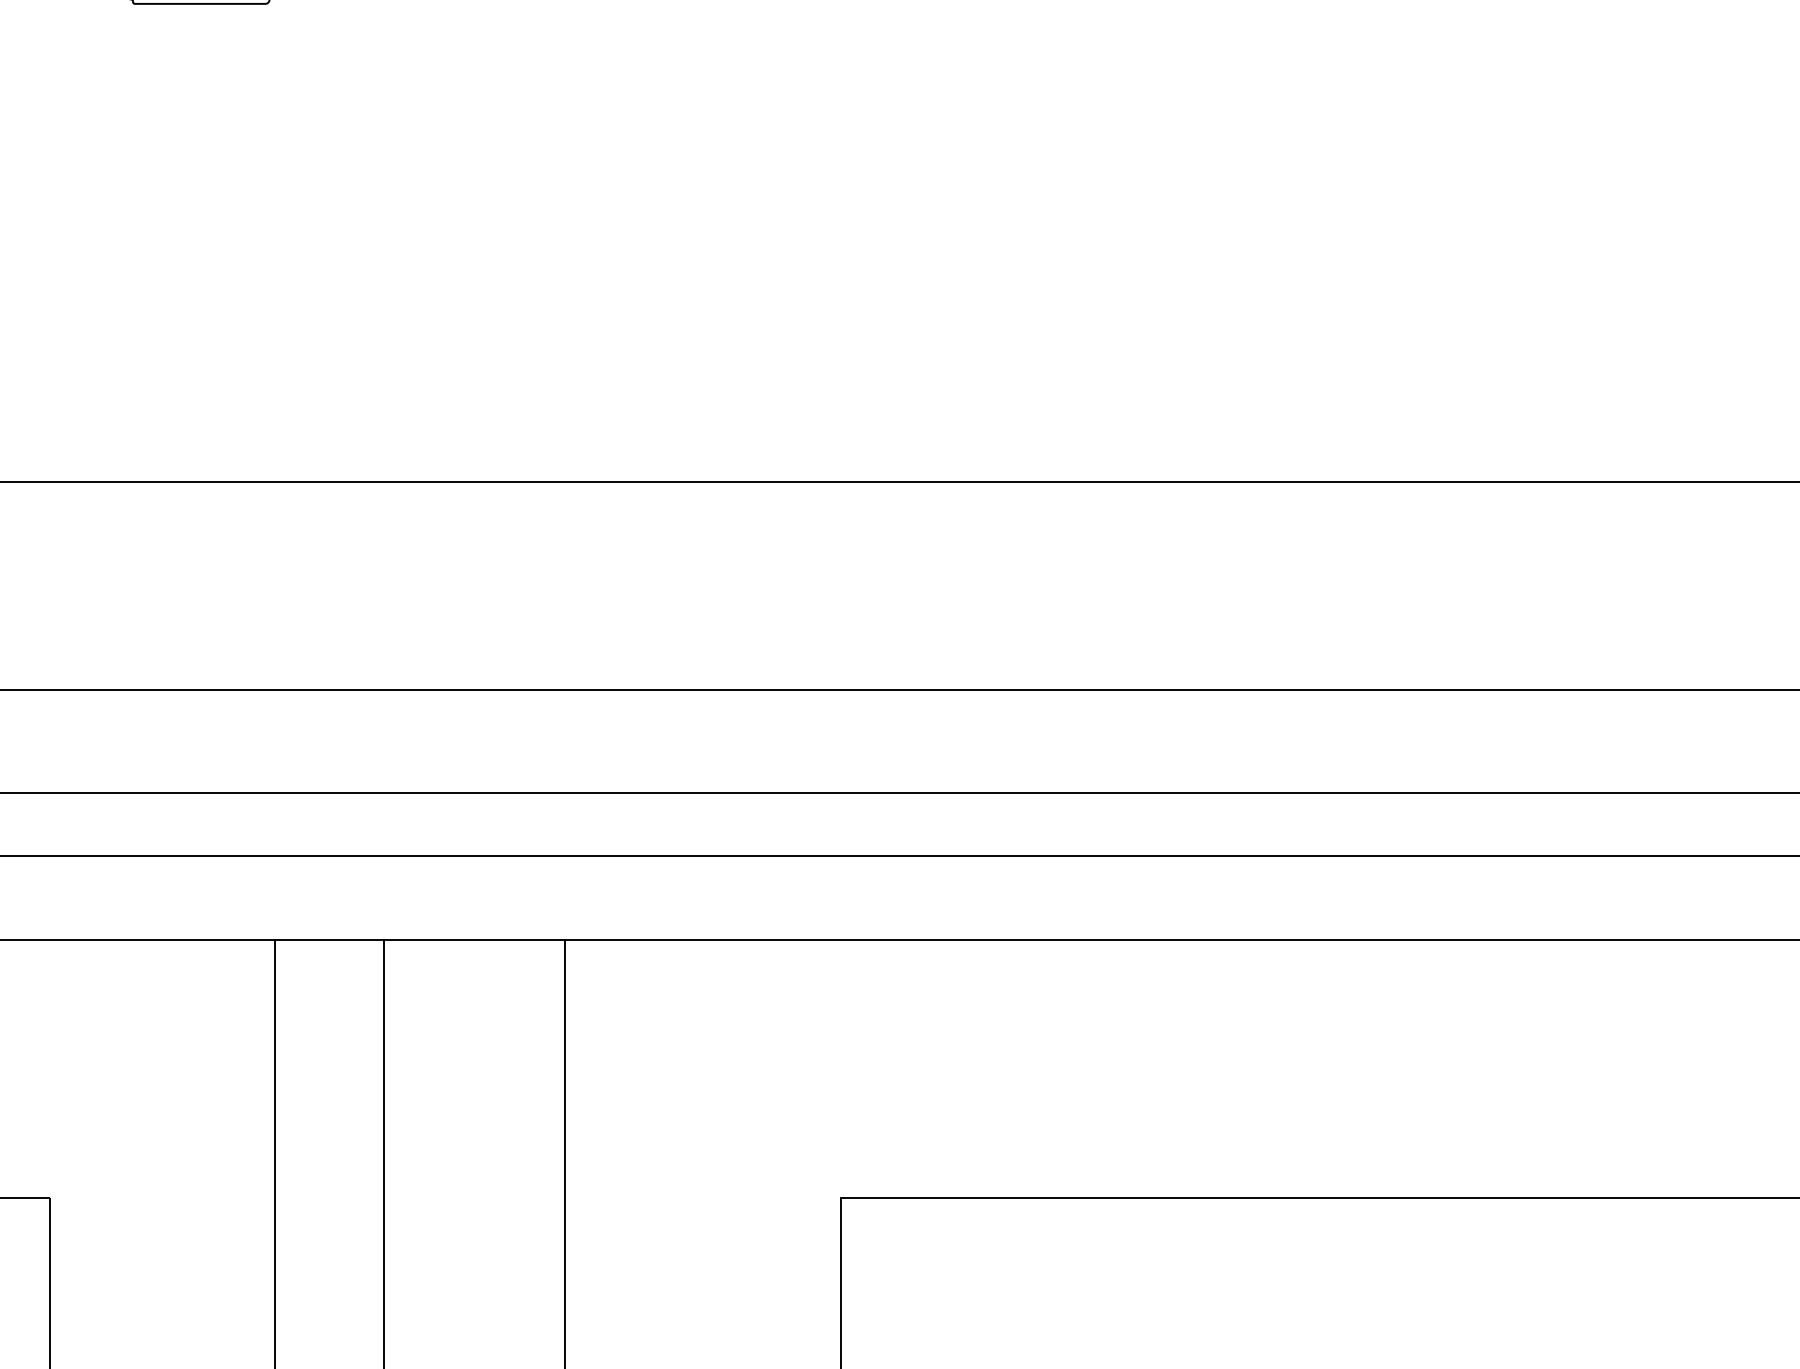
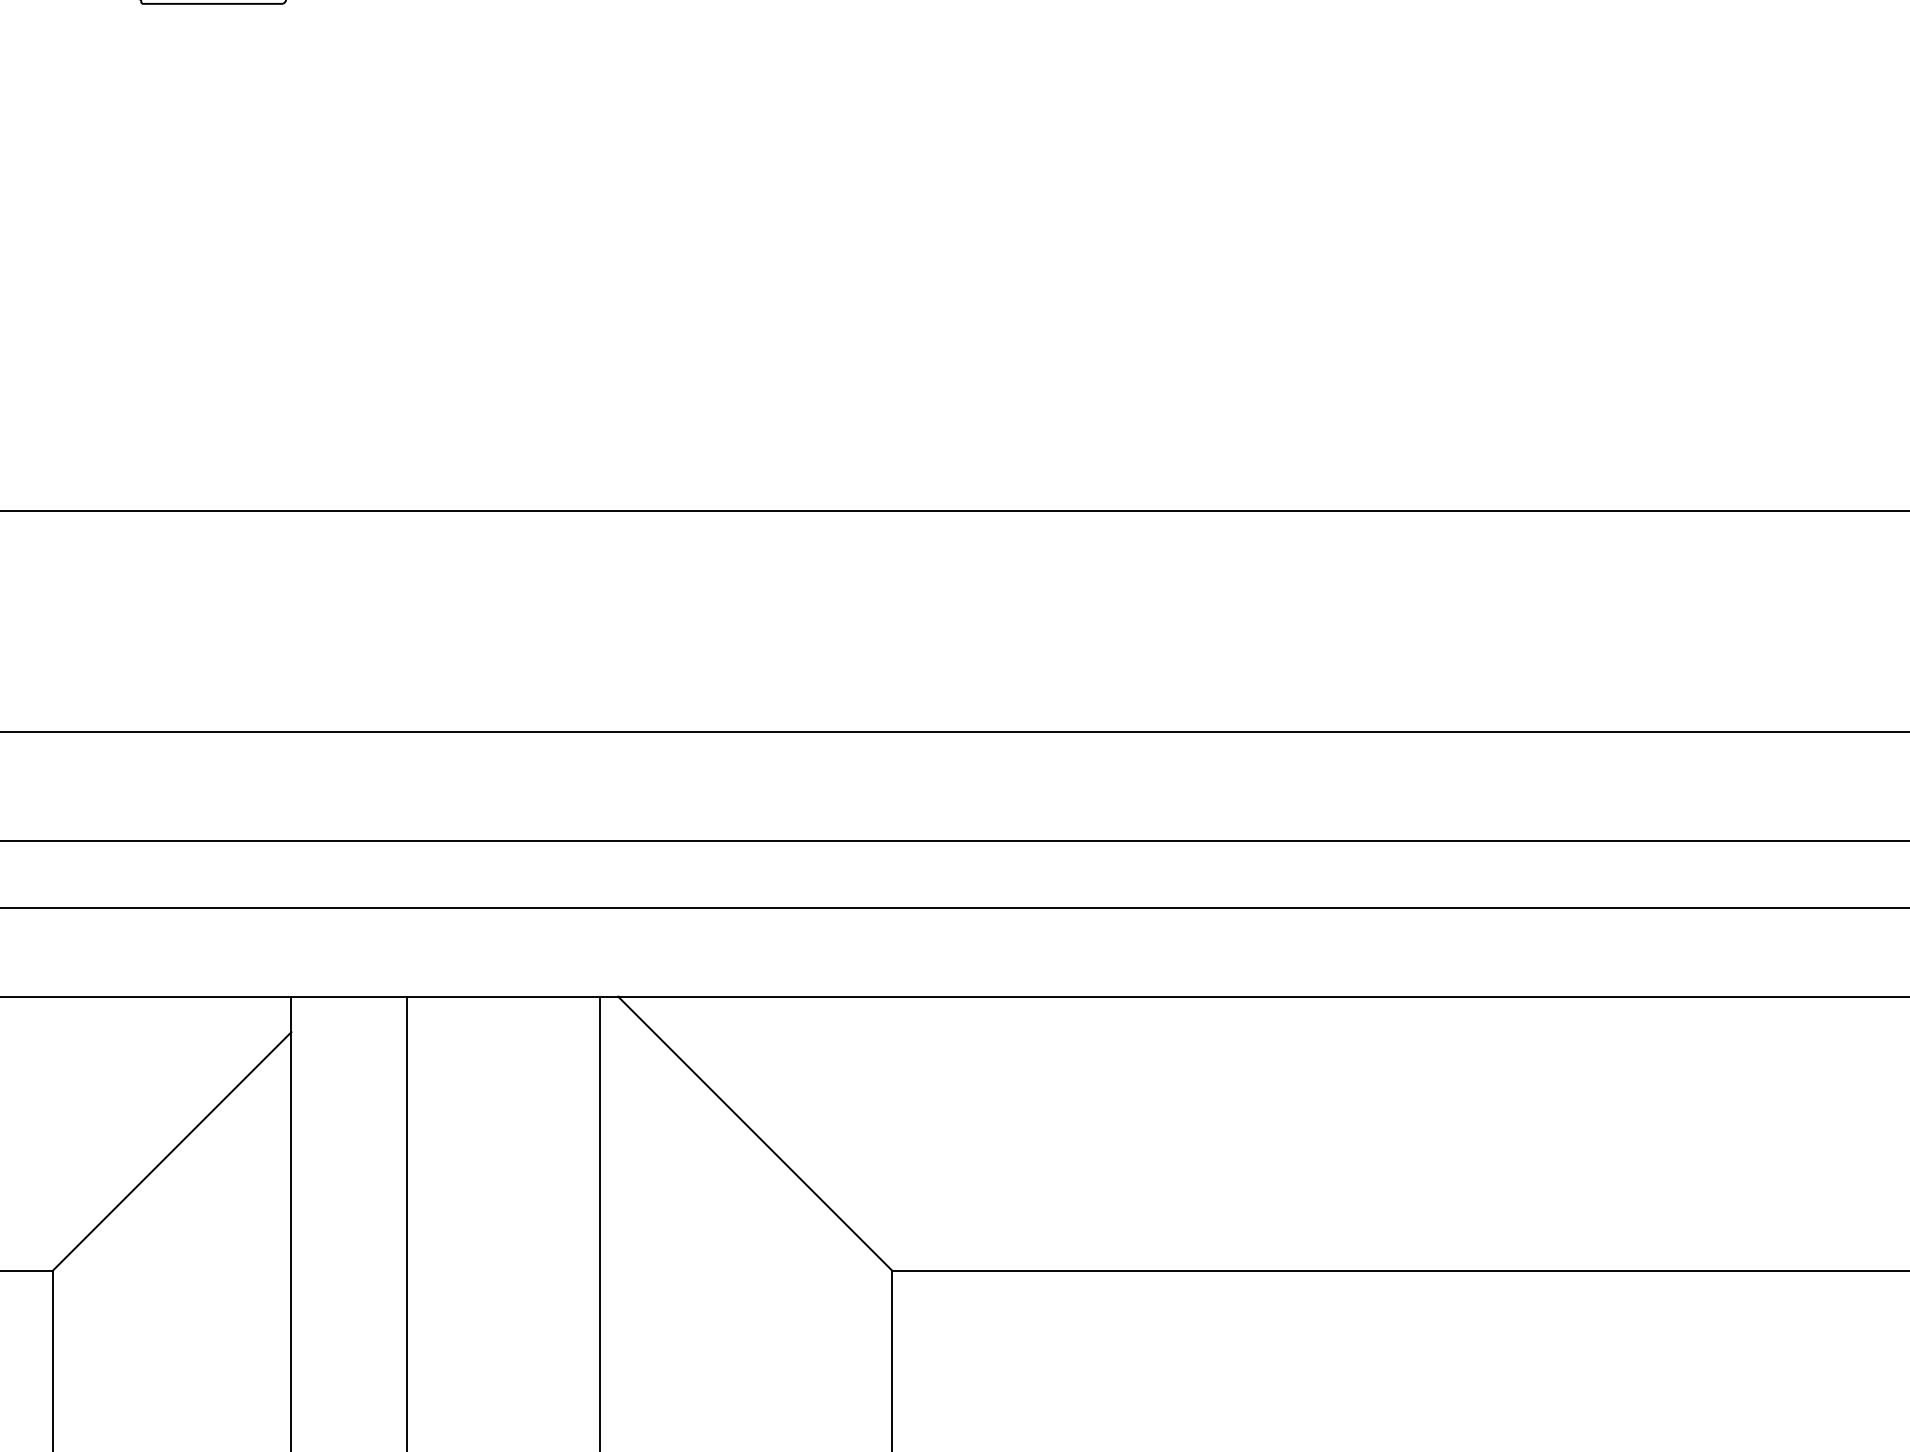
line: (711, 1068) -> (755, 1133), added
line: (162, 1085) -> (172, 1151), added

